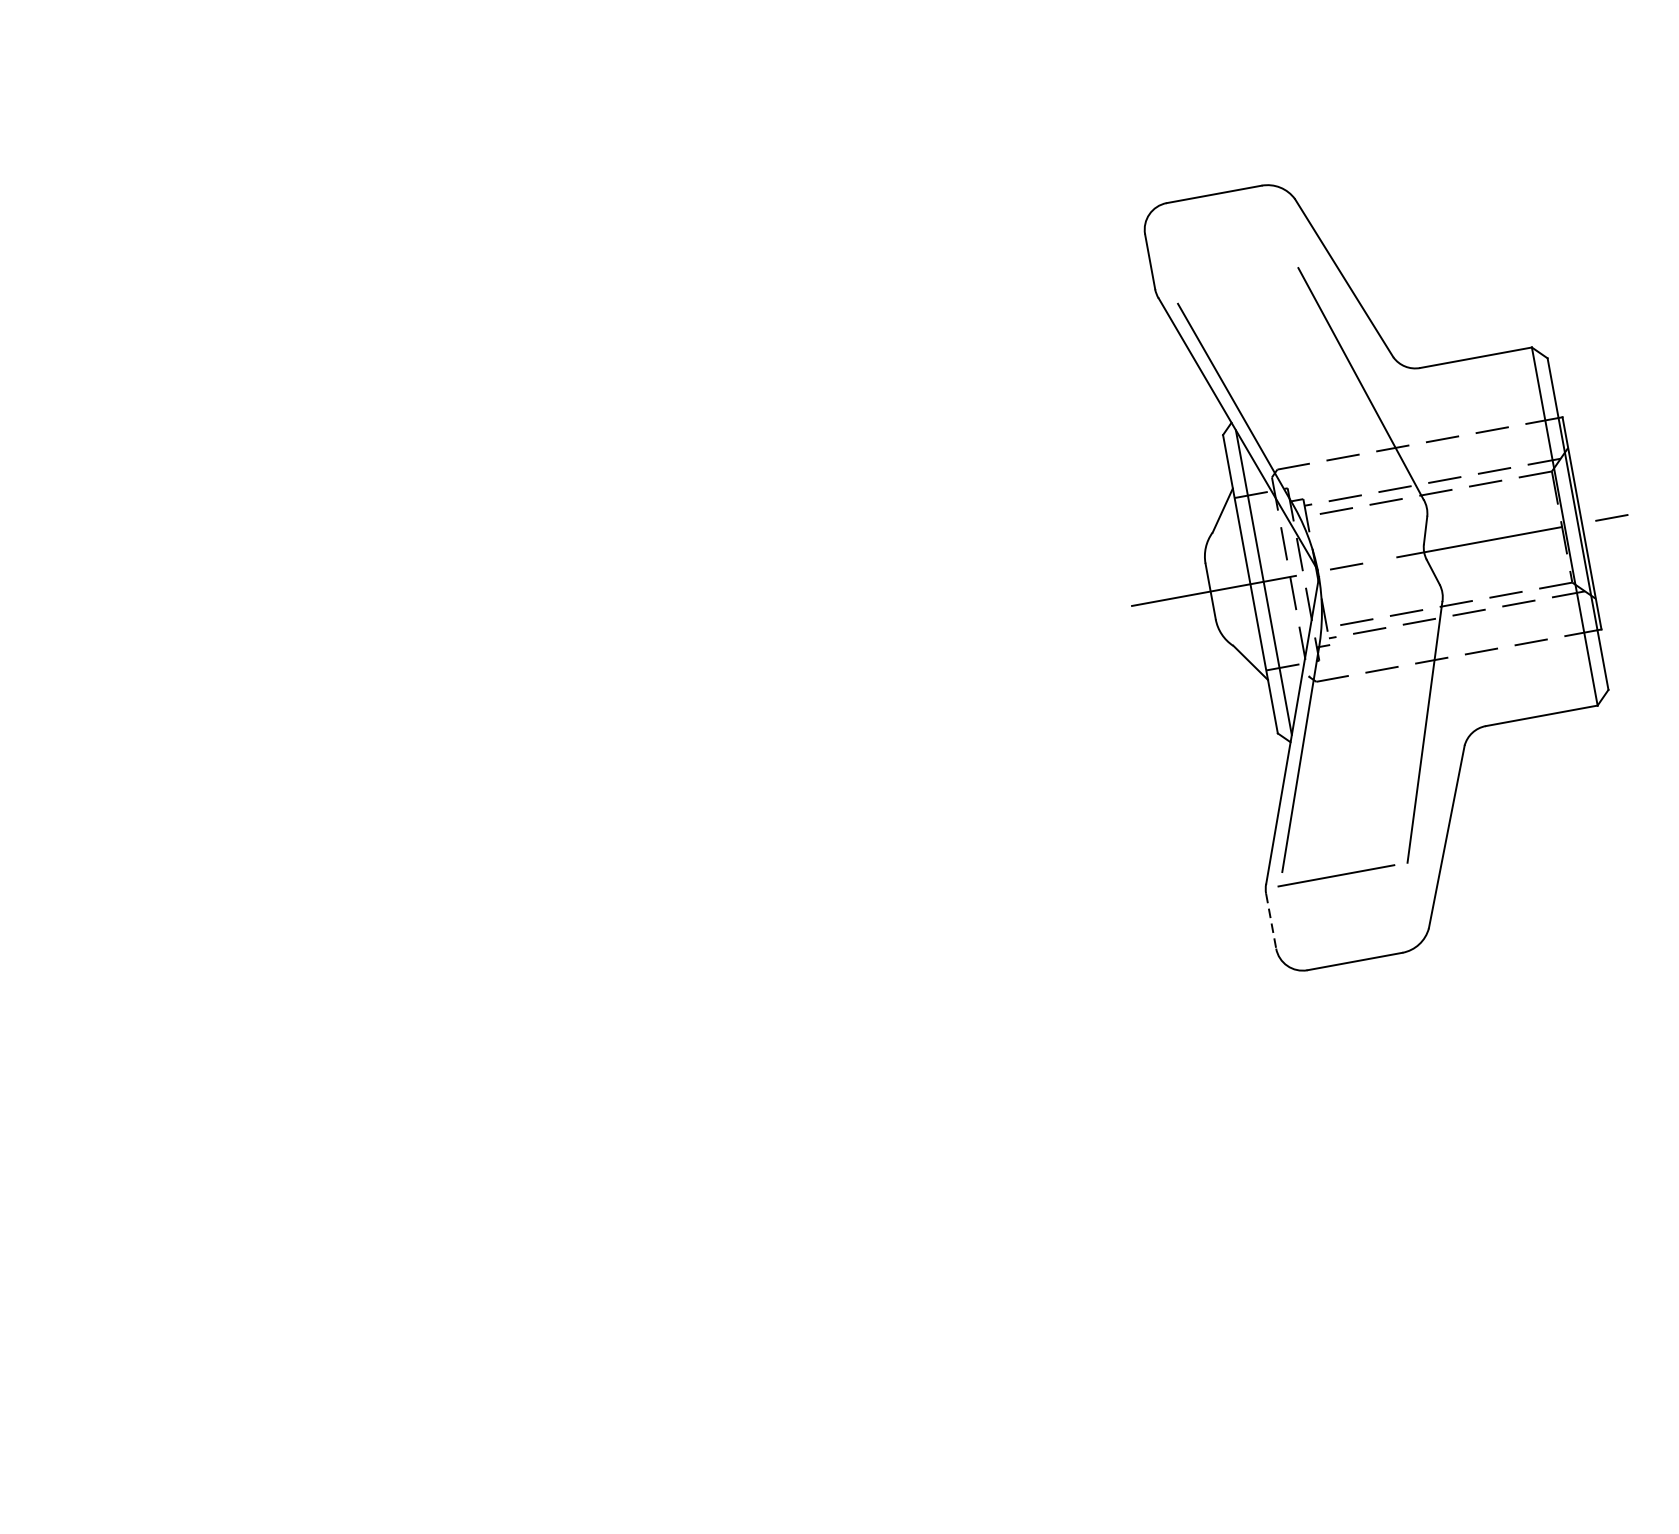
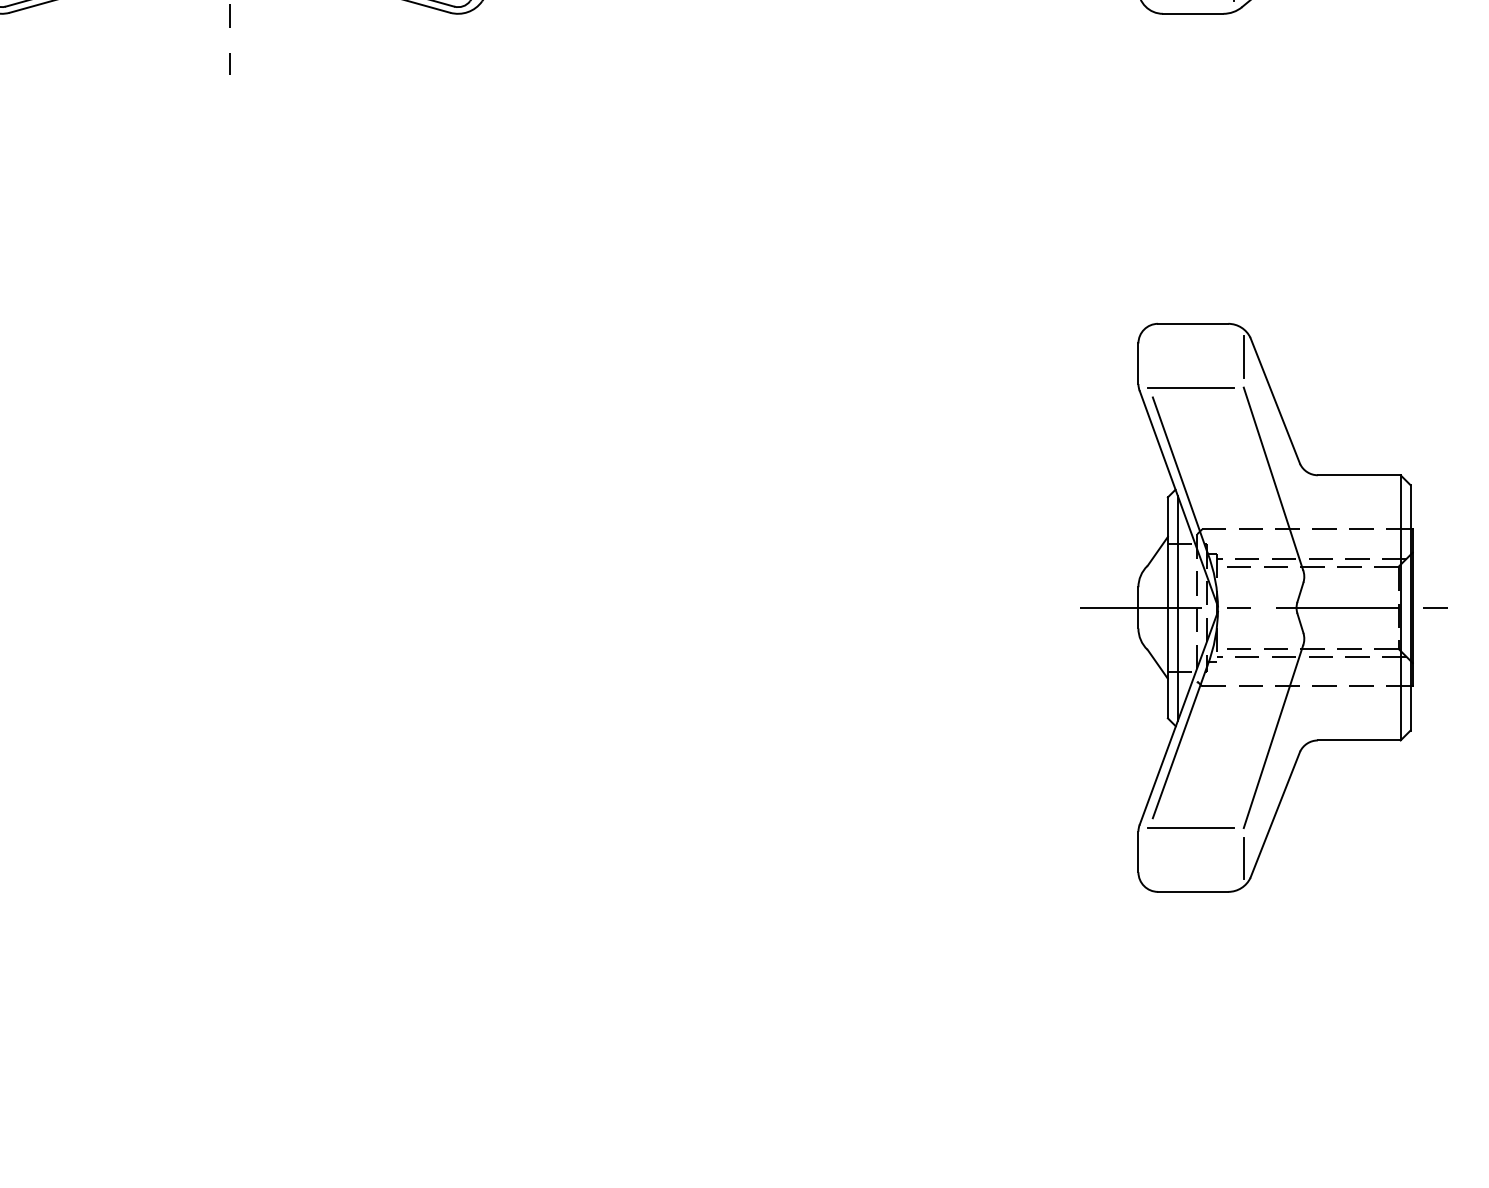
line: (1290, 226) -> (1243, 356), added
line: (1226, 281) -> (1190, 387), added
line: (1414, 903) -> (1243, 858), added
line: (1271, 921) -> (1138, 852), dashed -> solid

